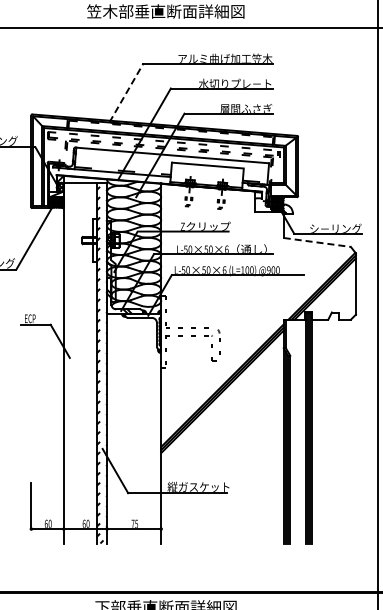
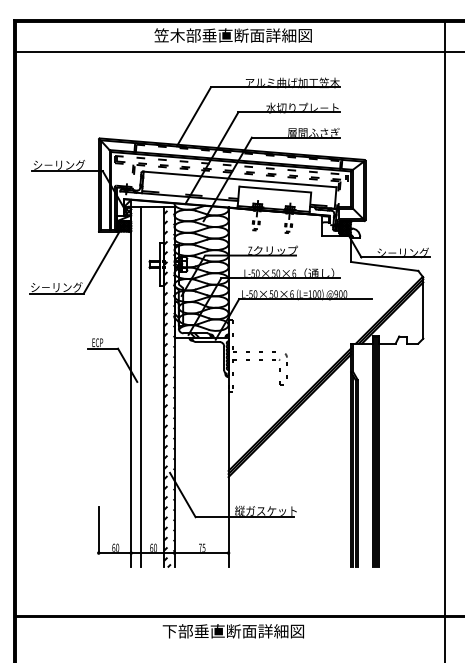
line: (126, 92) -> (193, 116), dashed -> solid
line: (317, 242) -> (384, 266), dashed -> solid
line: (74, 362) -> (141, 386), added

